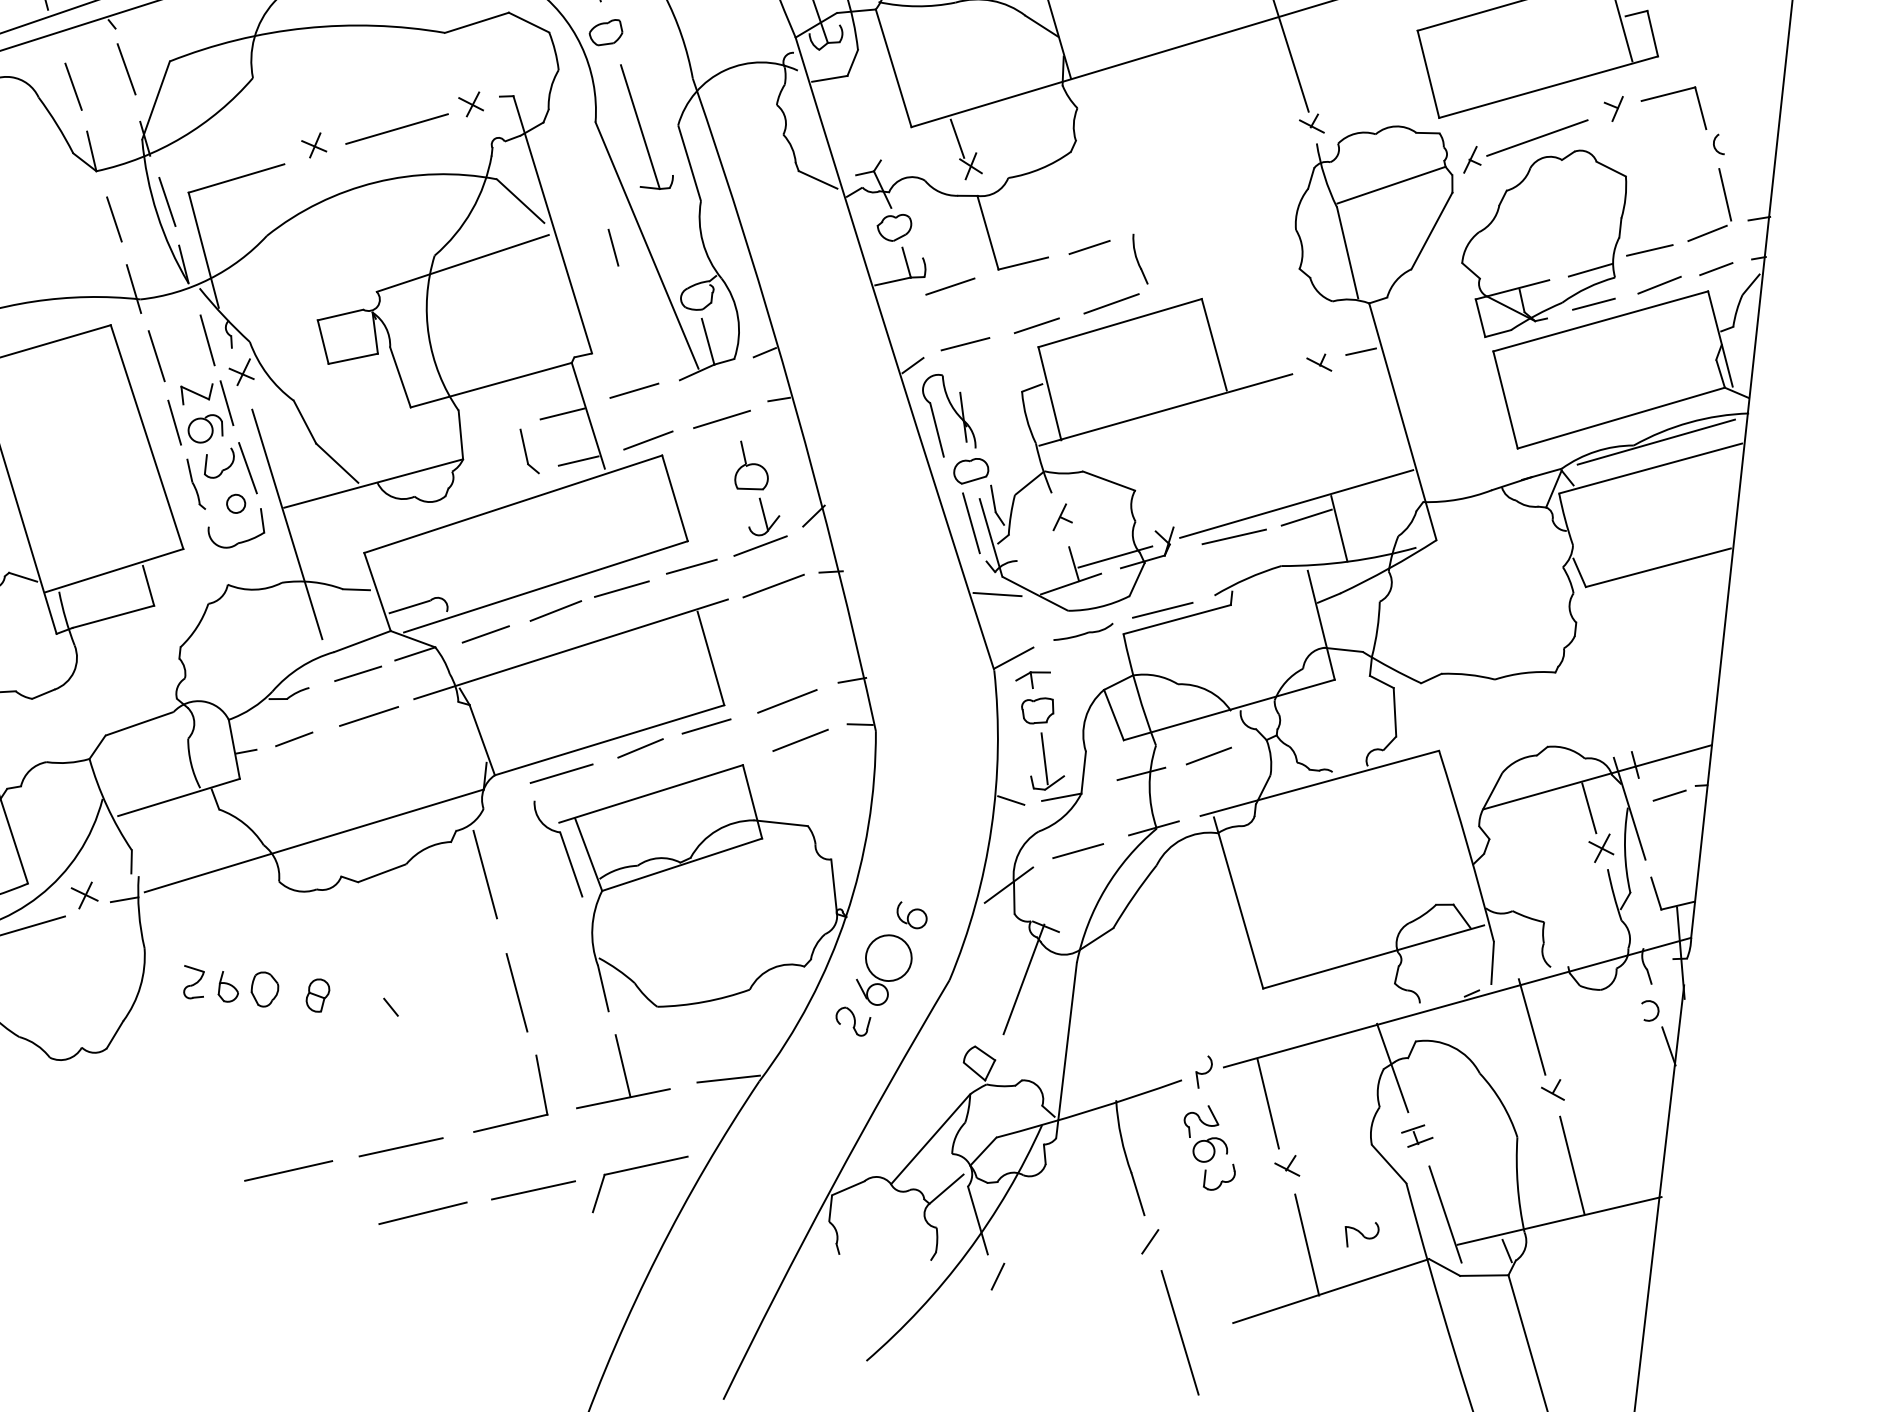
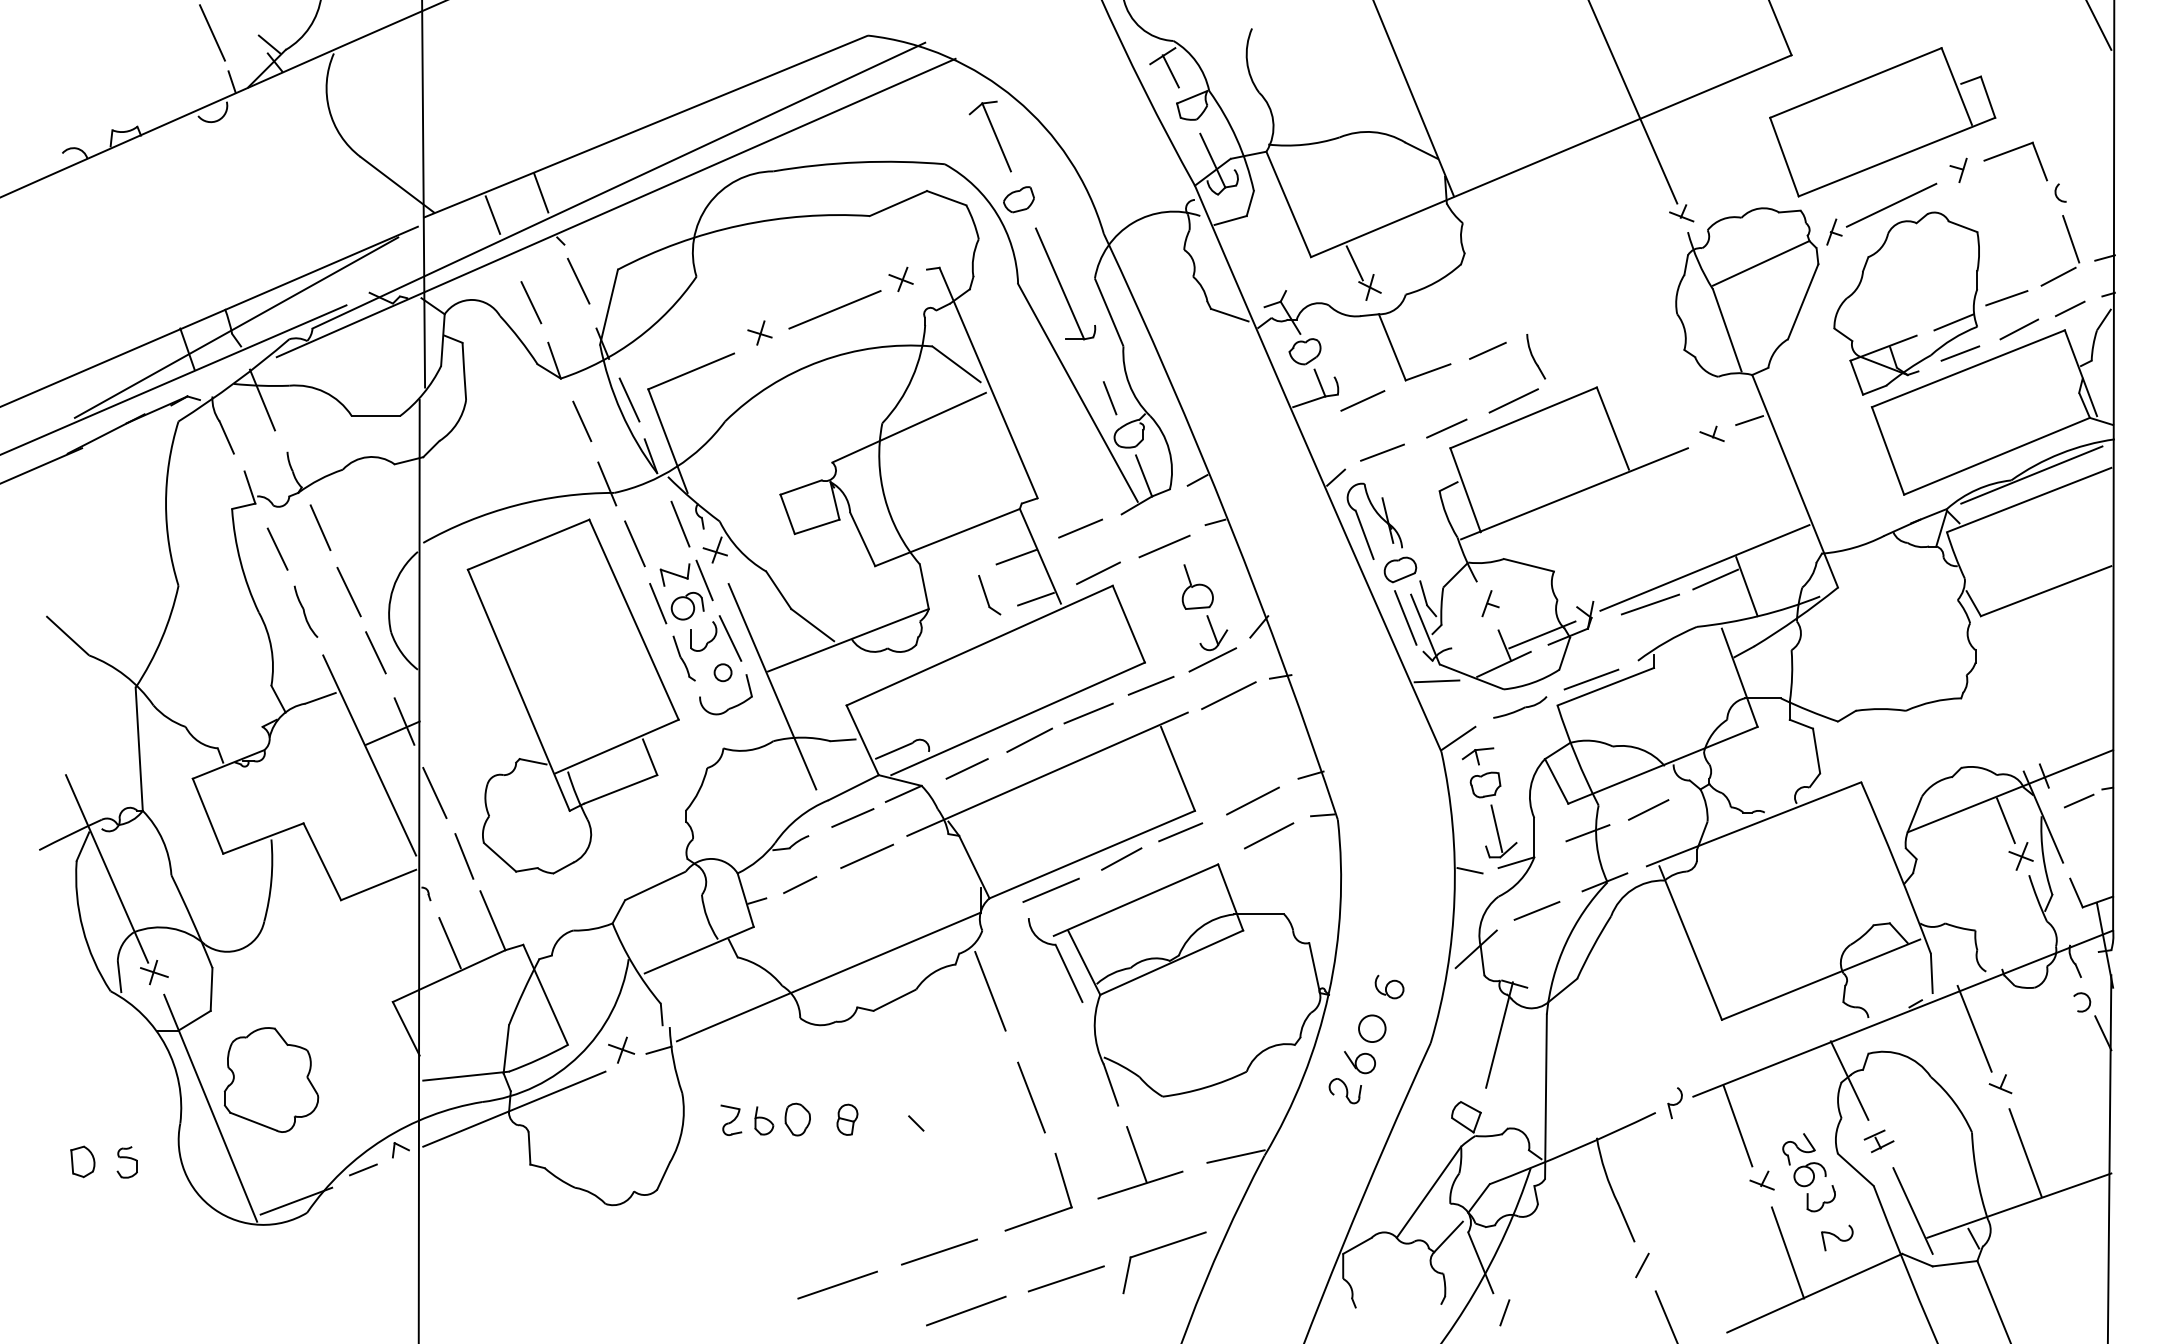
line: (612, 247) -> (1109, 398), moved
circle: (889, 957) -> (1372, 1028), size x0.62
part: (1209, 1147) -> (1808, 1172), moved

